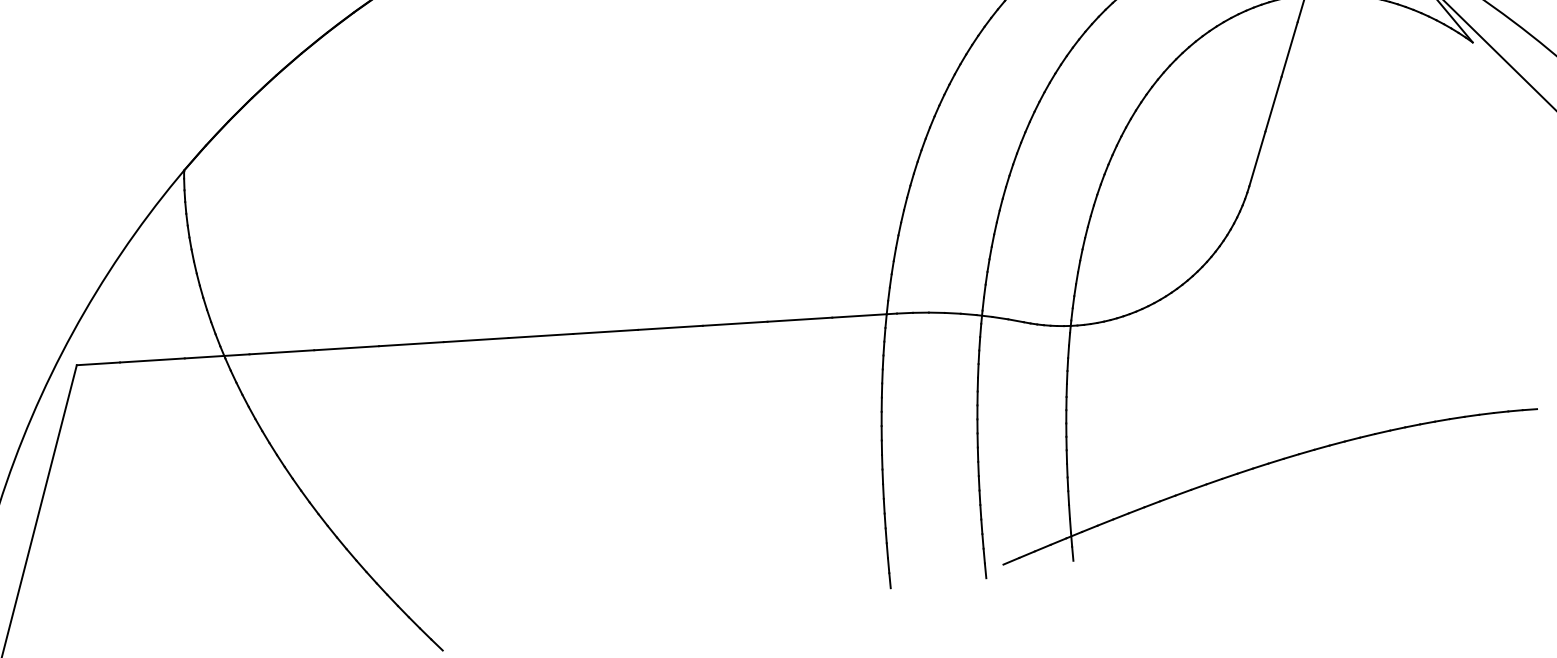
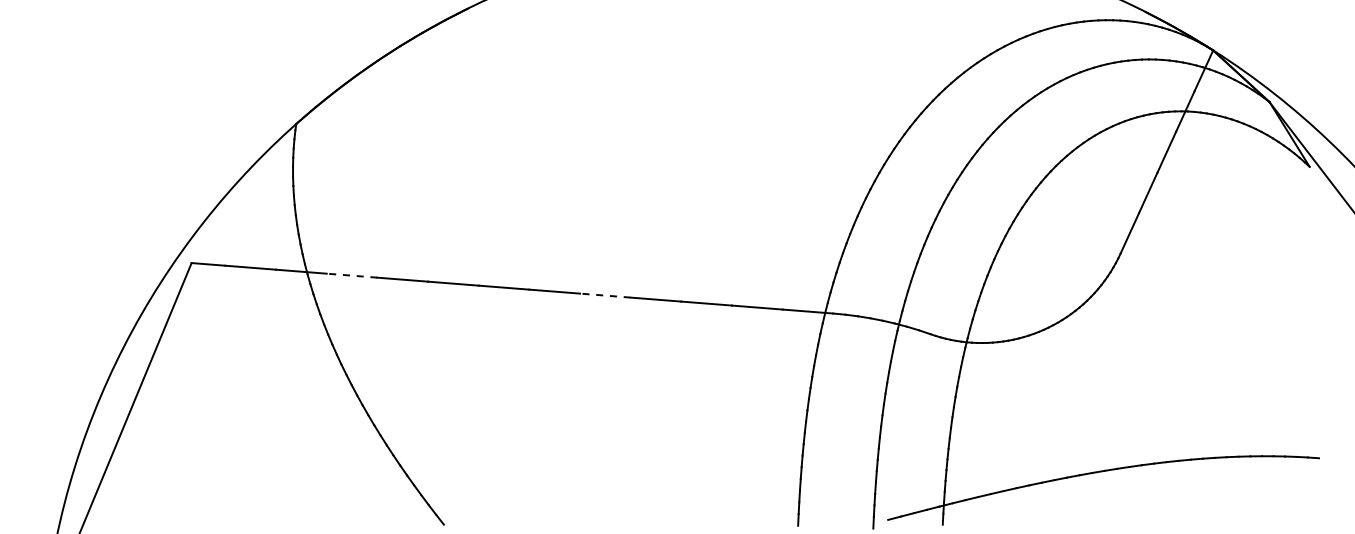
line: (604, 331) -> (604, 295), solid -> dashed
line: (281, 352) -> (351, 275), solid -> dashed

